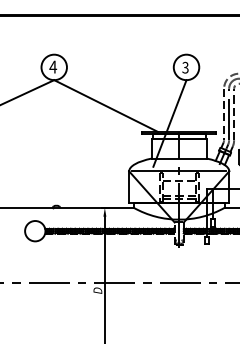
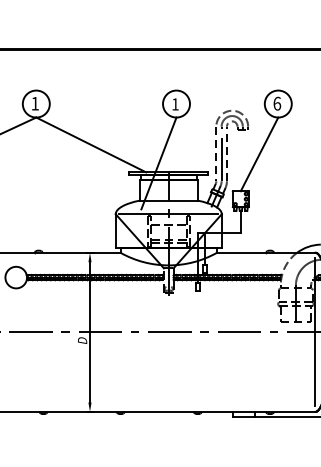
text: (53, 66) -> (35, 103), 4 -> 1
text: (185, 67) -> (175, 104), 3 -> 1

